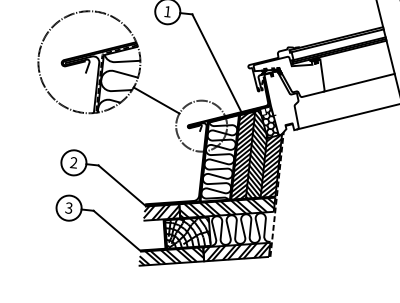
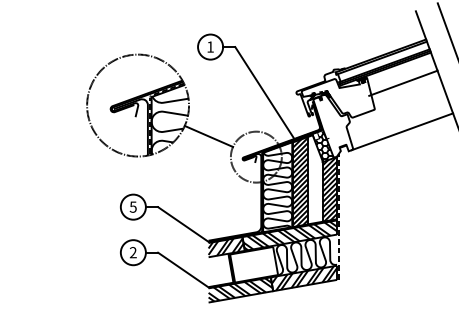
line: (359, 81) -> (403, 82), moved
hatch: (257, 155) -> (314, 180), removed
text: (73, 162) -> (132, 206), 2 -> 5
text: (68, 207) -> (132, 252), 3 -> 2
hatch: (187, 232) -> (253, 264), removed

